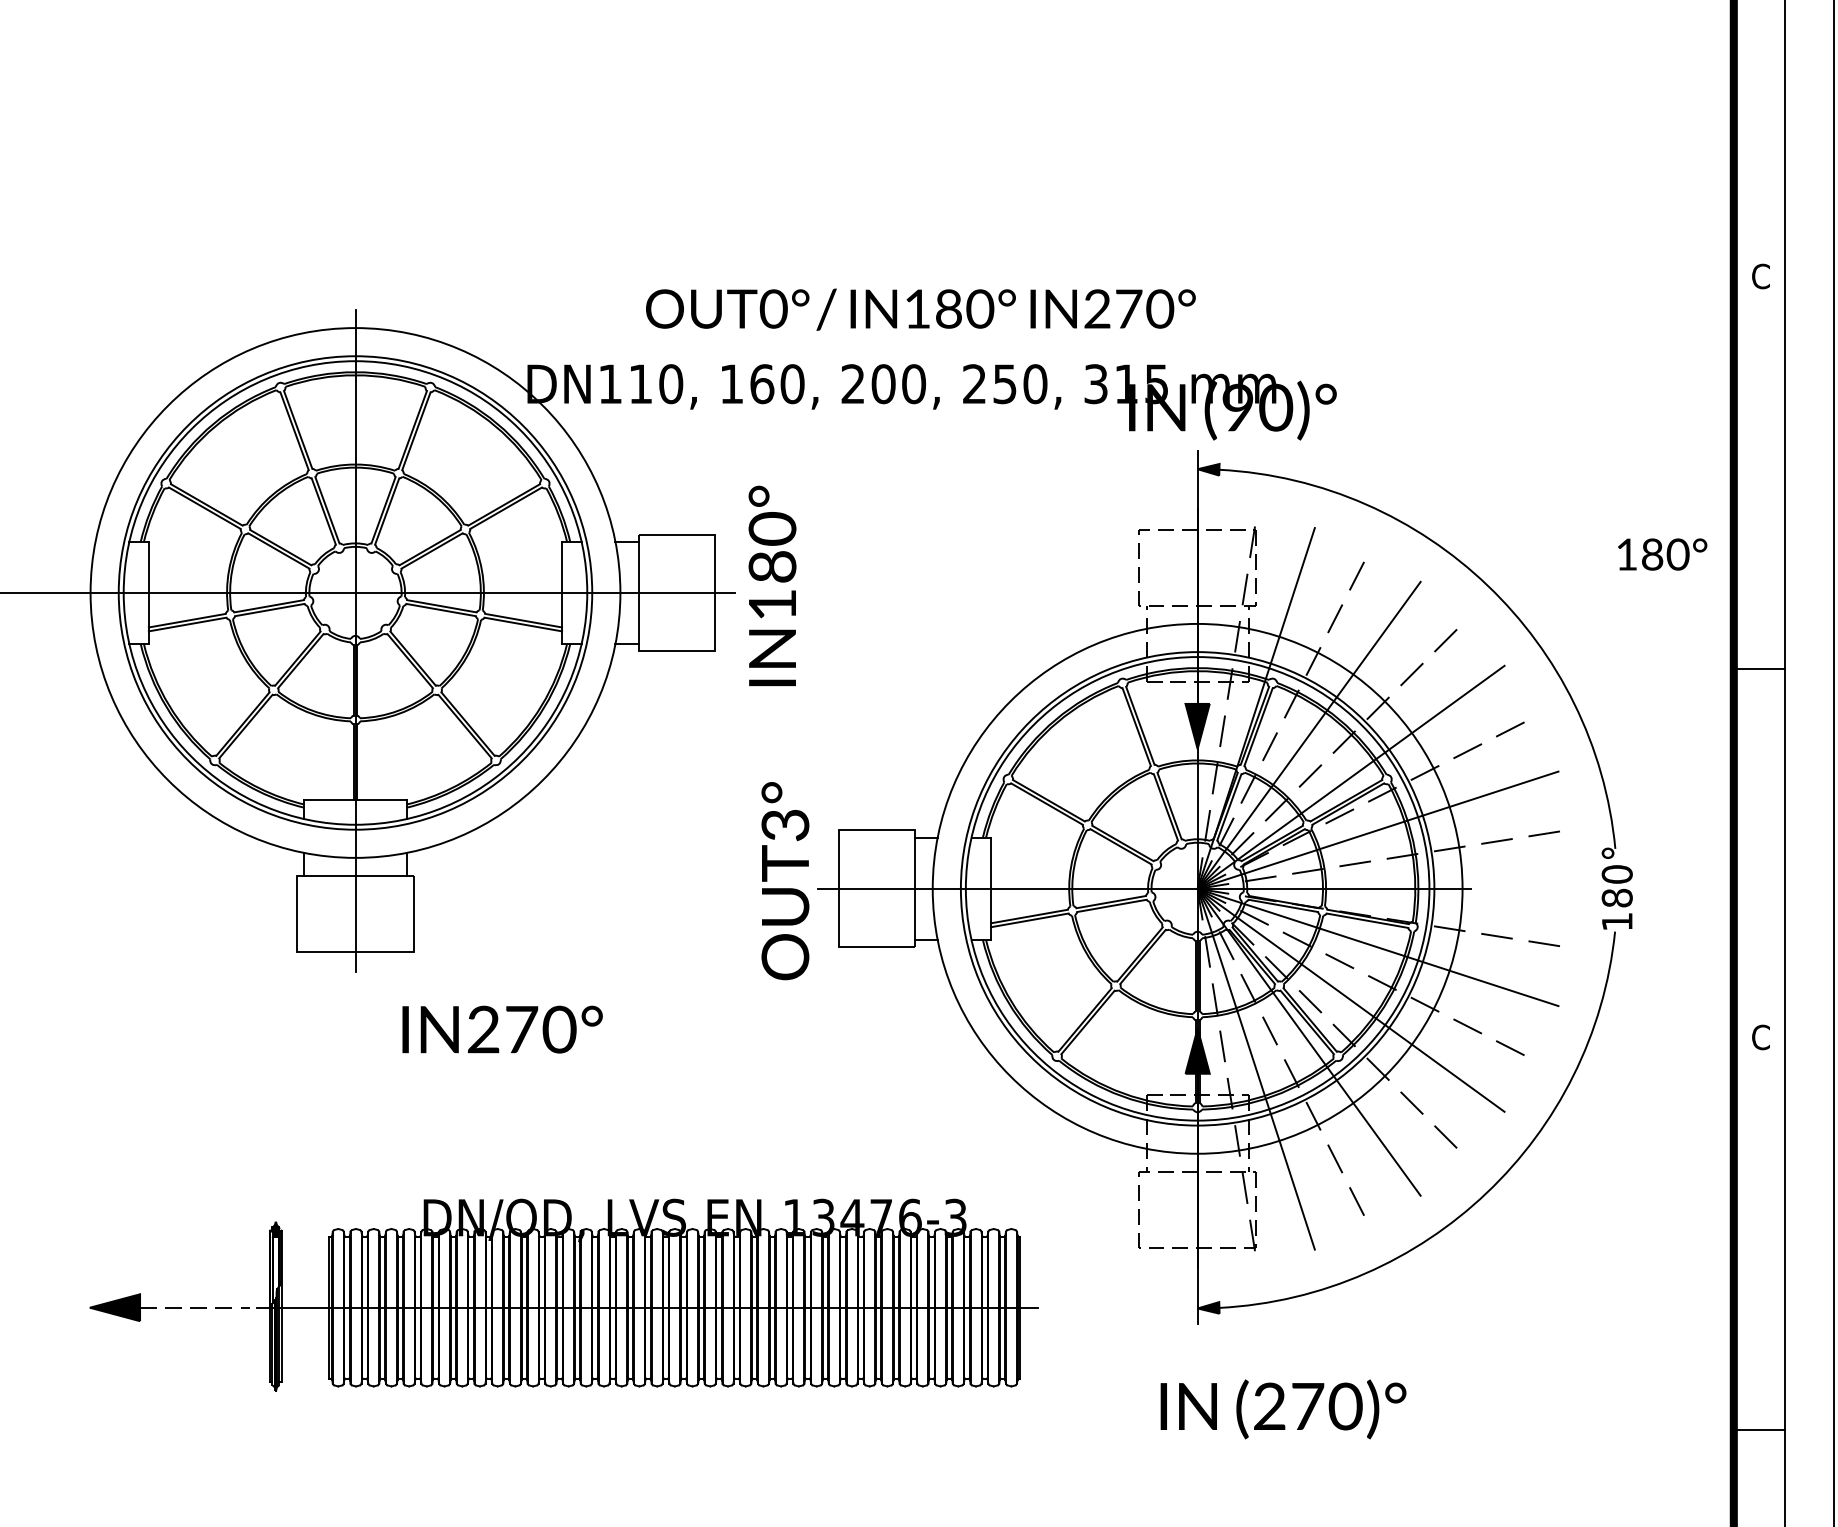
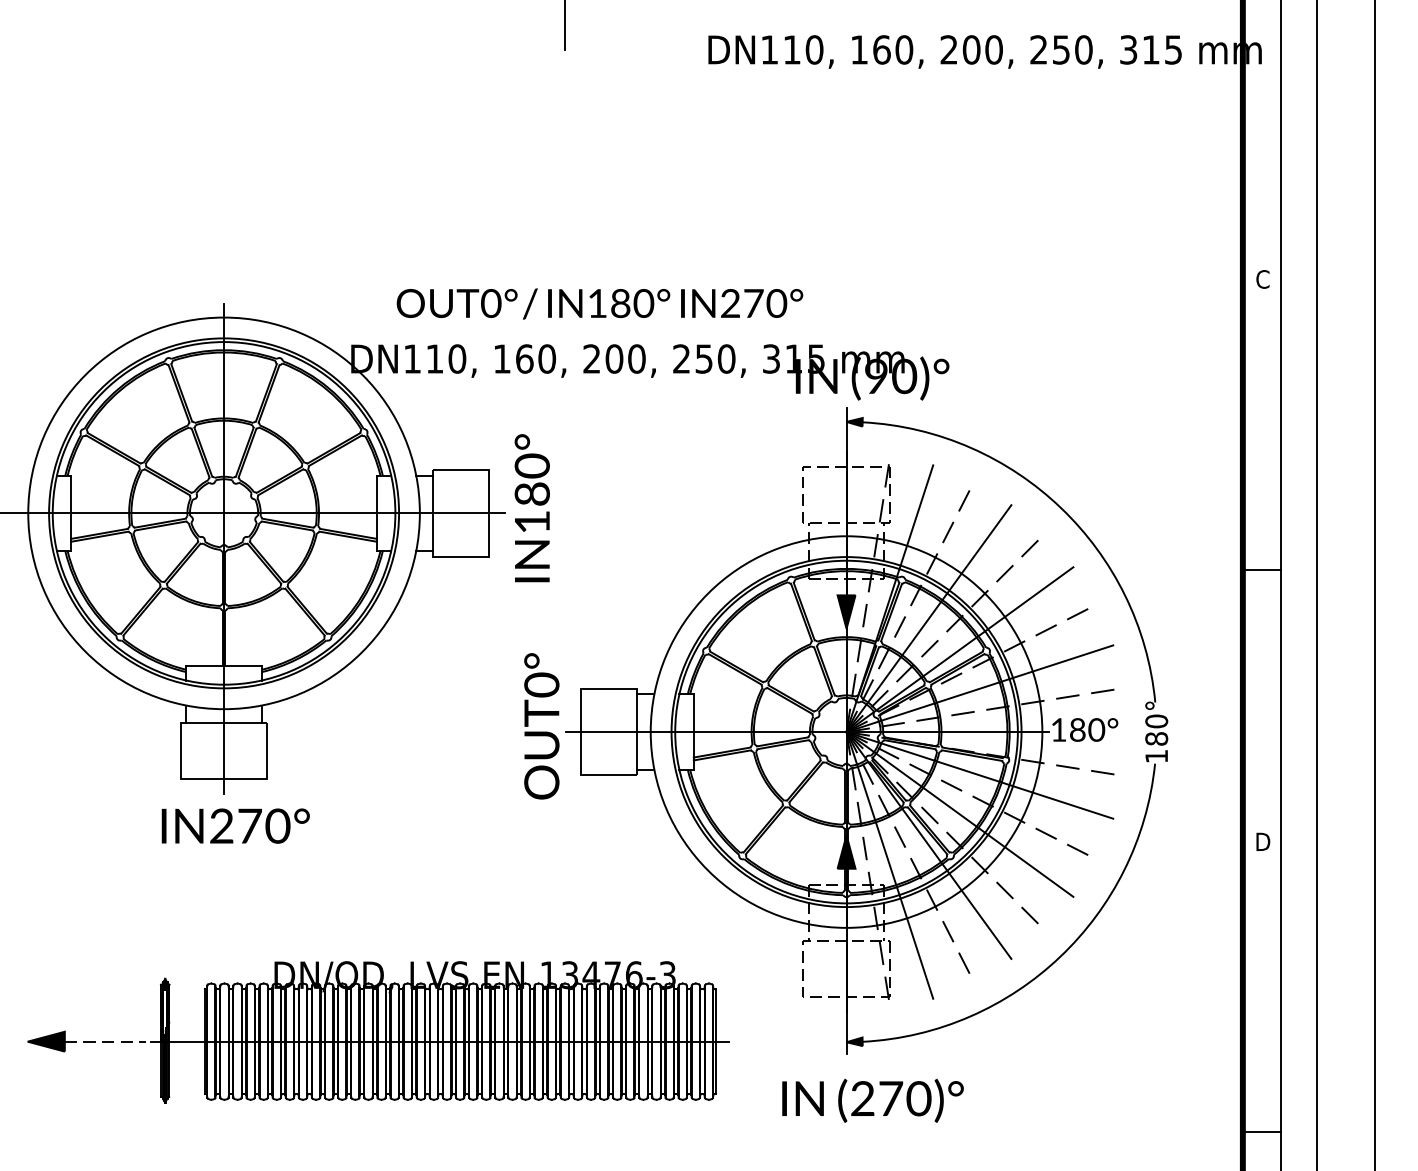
text: (920, 309) -> (599, 303), moved
text: (1662, 553) -> (1085, 729), moved
text: (784, 824) -> (541, 684), OUT3° -> OUT0°
text: (502, 1028) -> (235, 825), moved
text: (1761, 1036) -> (1263, 841), C -> D
text: (1282, 1408) -> (872, 1100), moved

